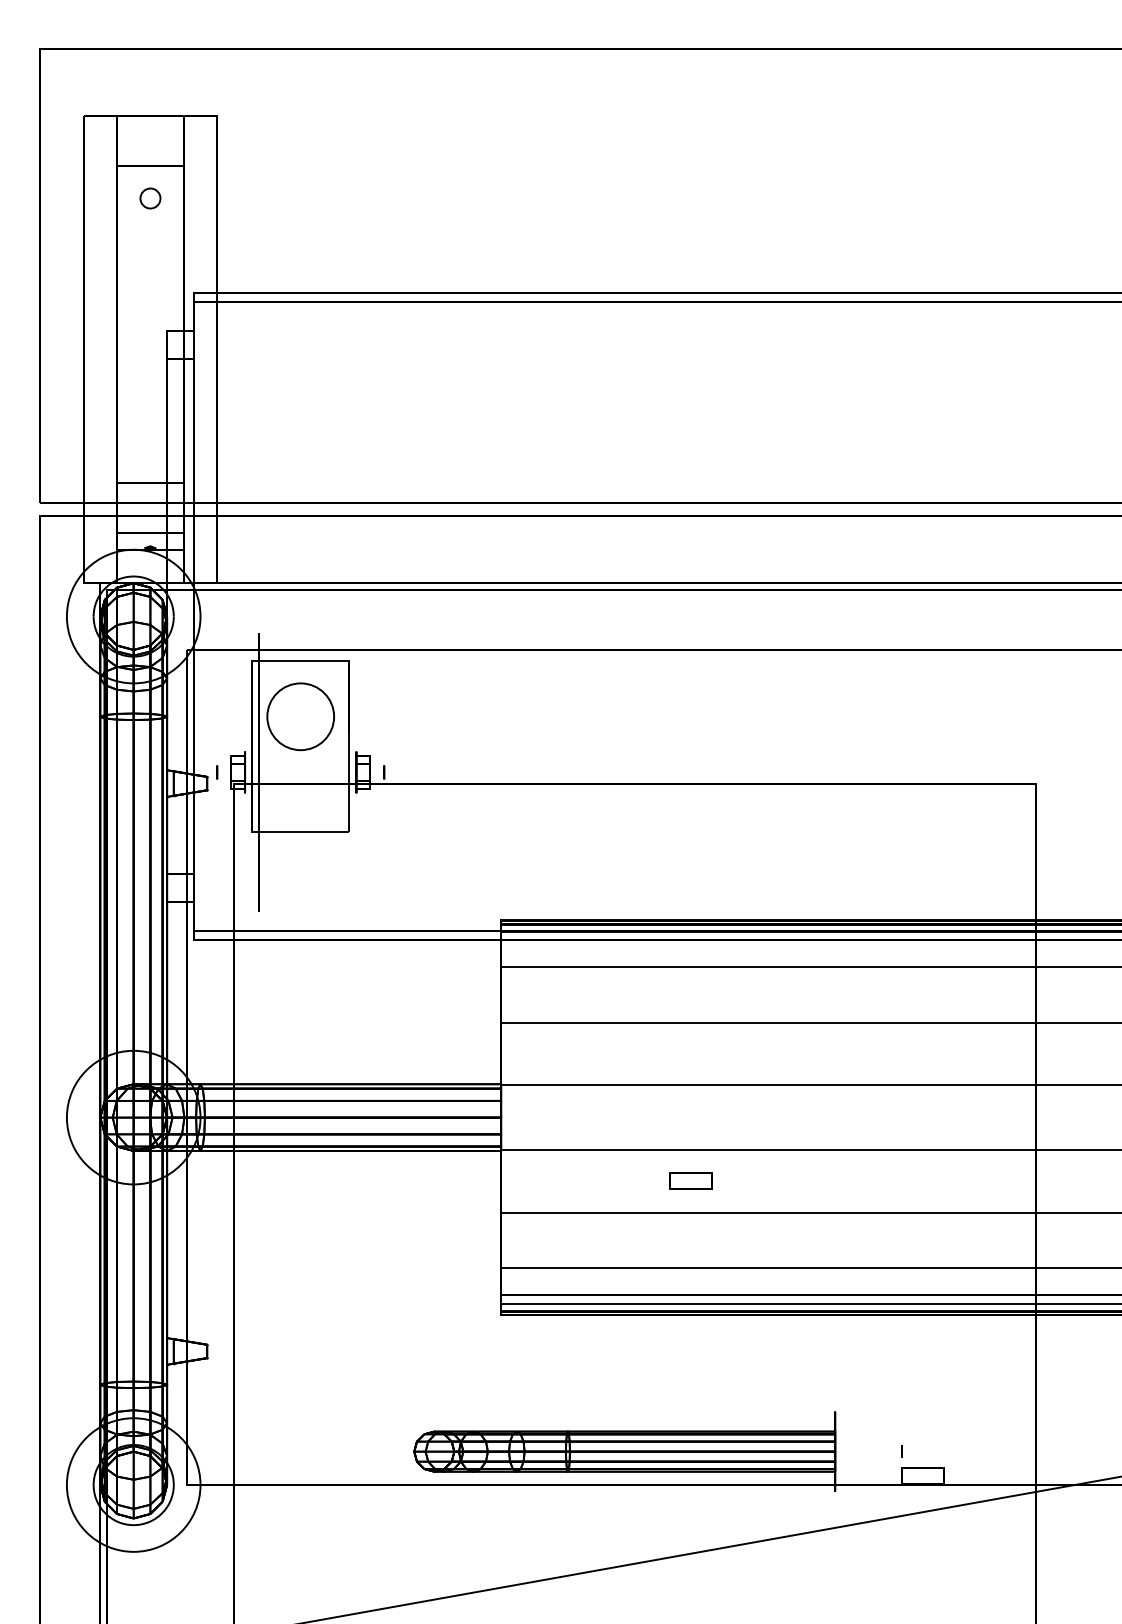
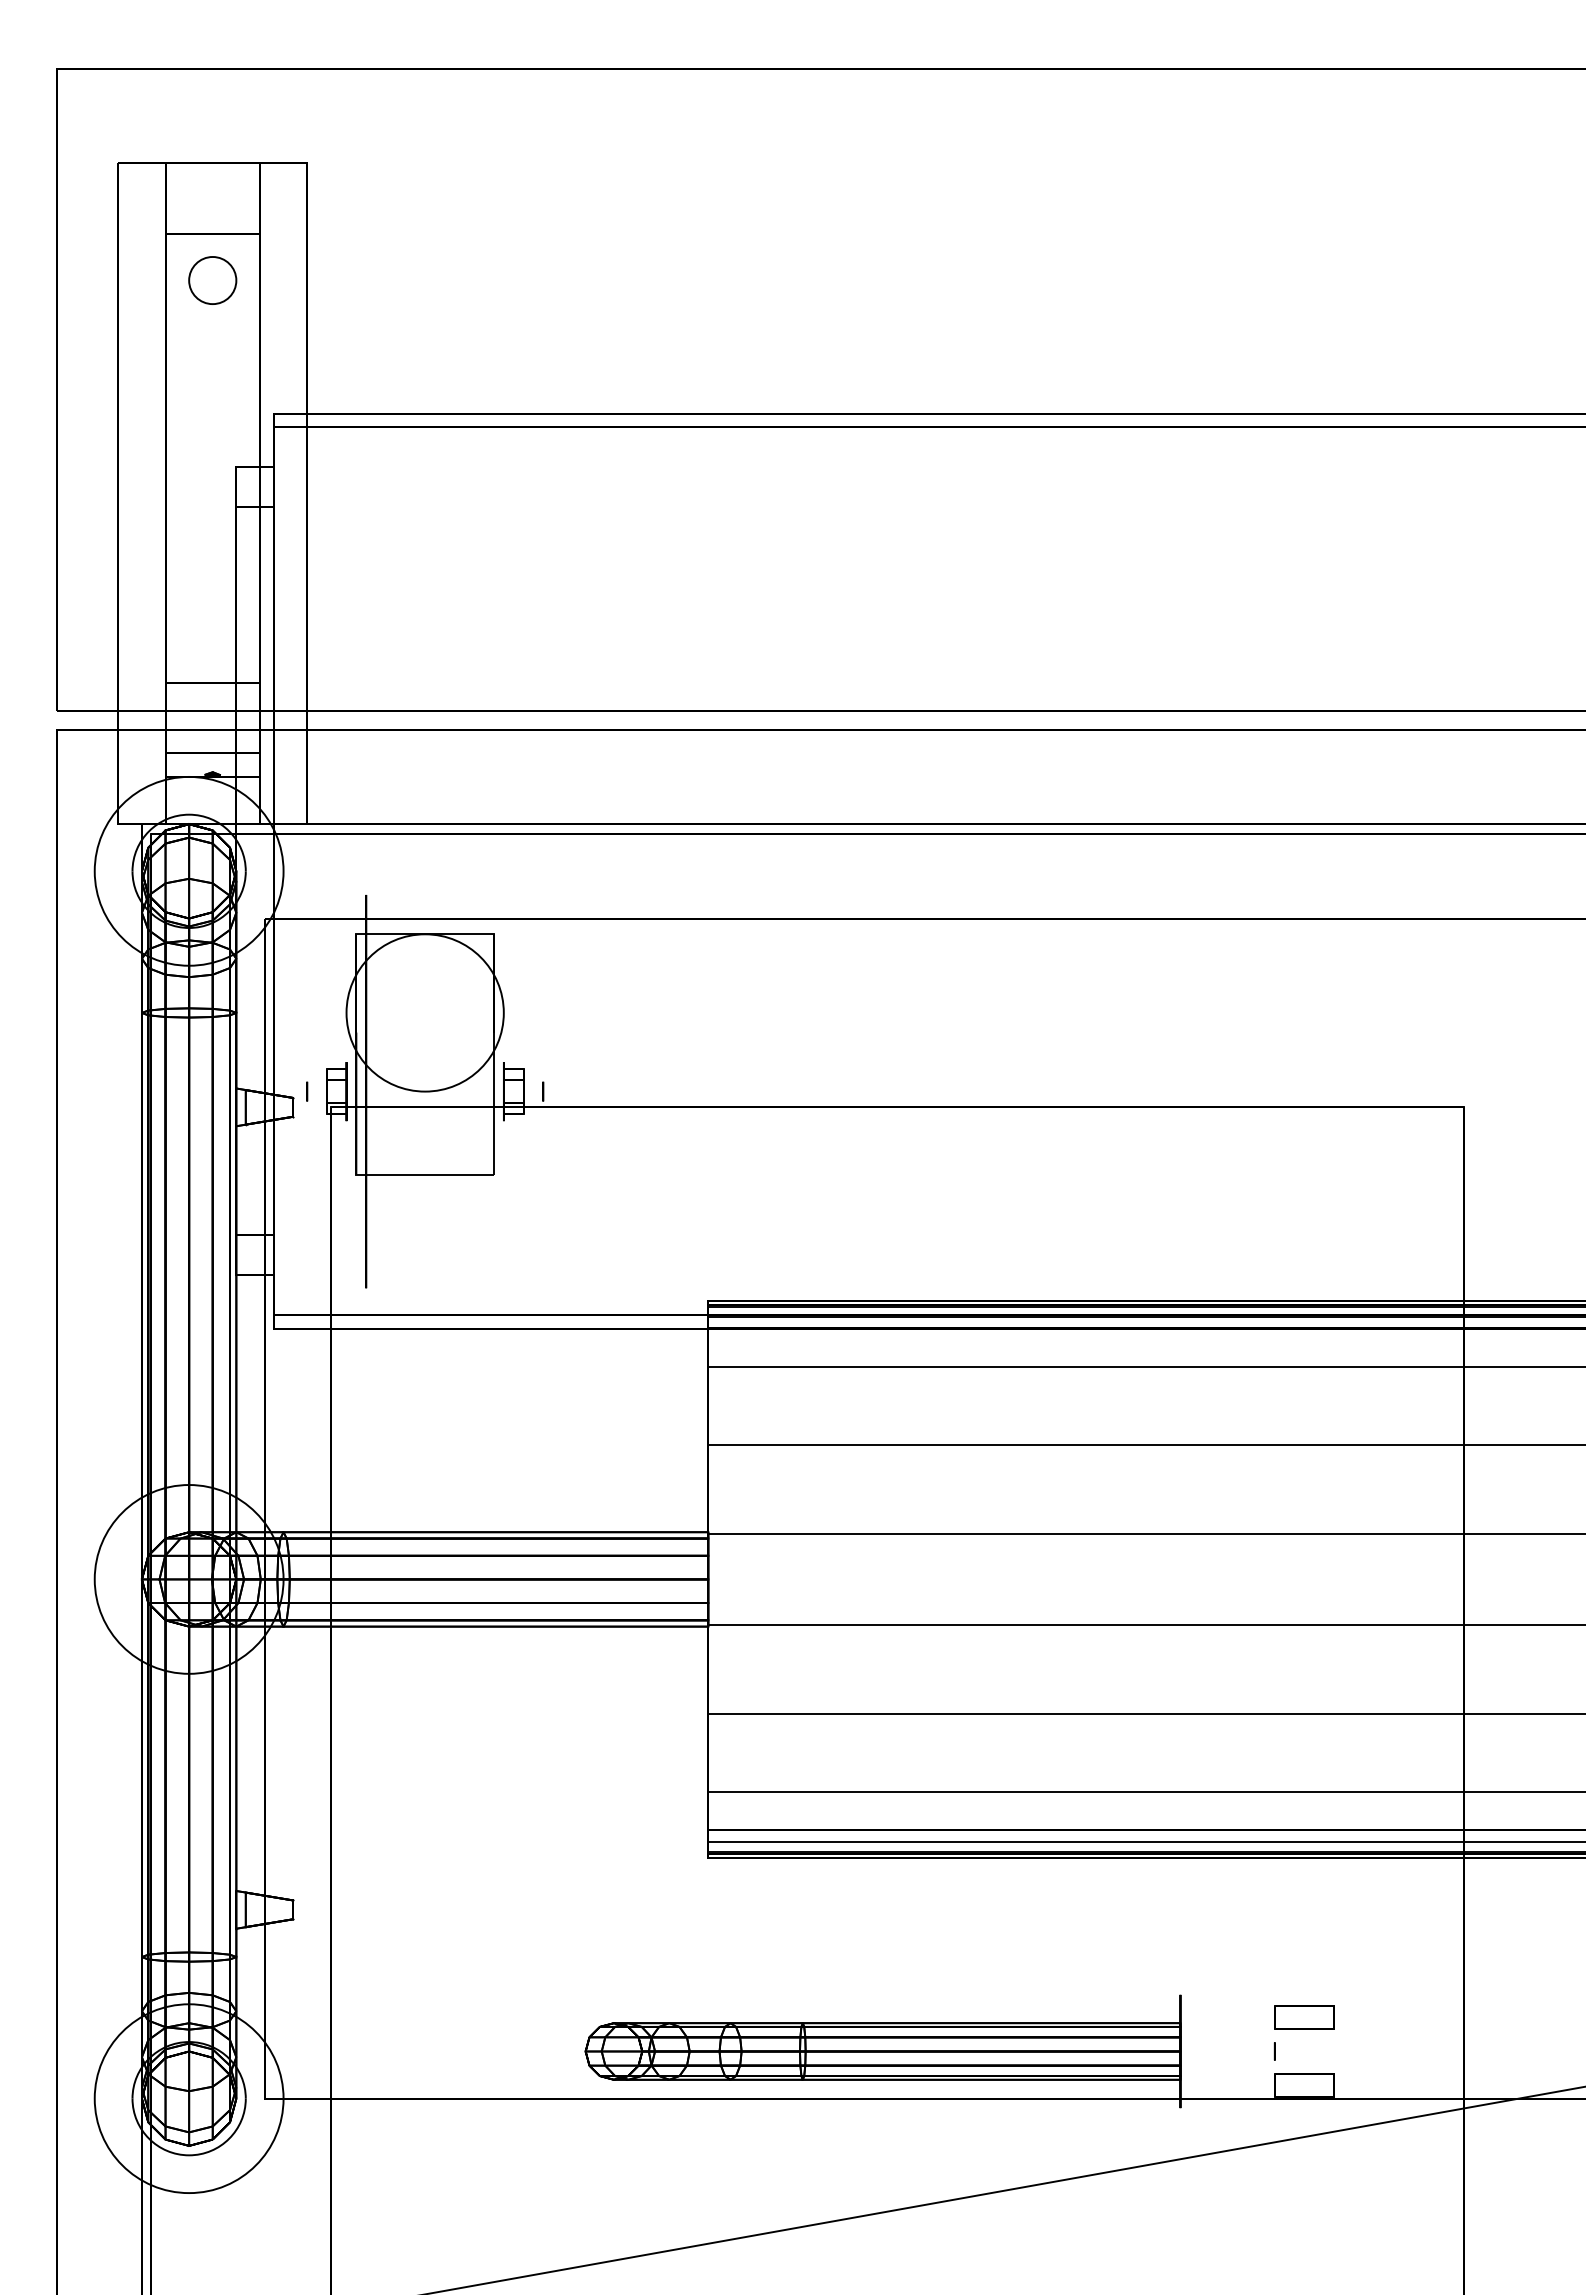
circle: (150, 198) -> (212, 280), size x1.67
circle: (300, 716) -> (424, 1012), size x1.67
part: (690, 1180) -> (1304, 2017), moved

